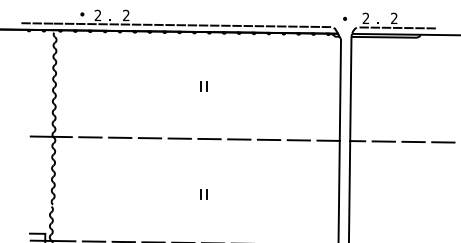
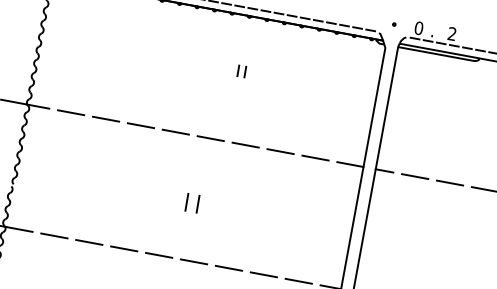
text: (365, 18) -> (418, 28), 2 -> 0
part: (203, 86) -> (241, 71), moved
part: (203, 194) -> (192, 202), size x1.6

